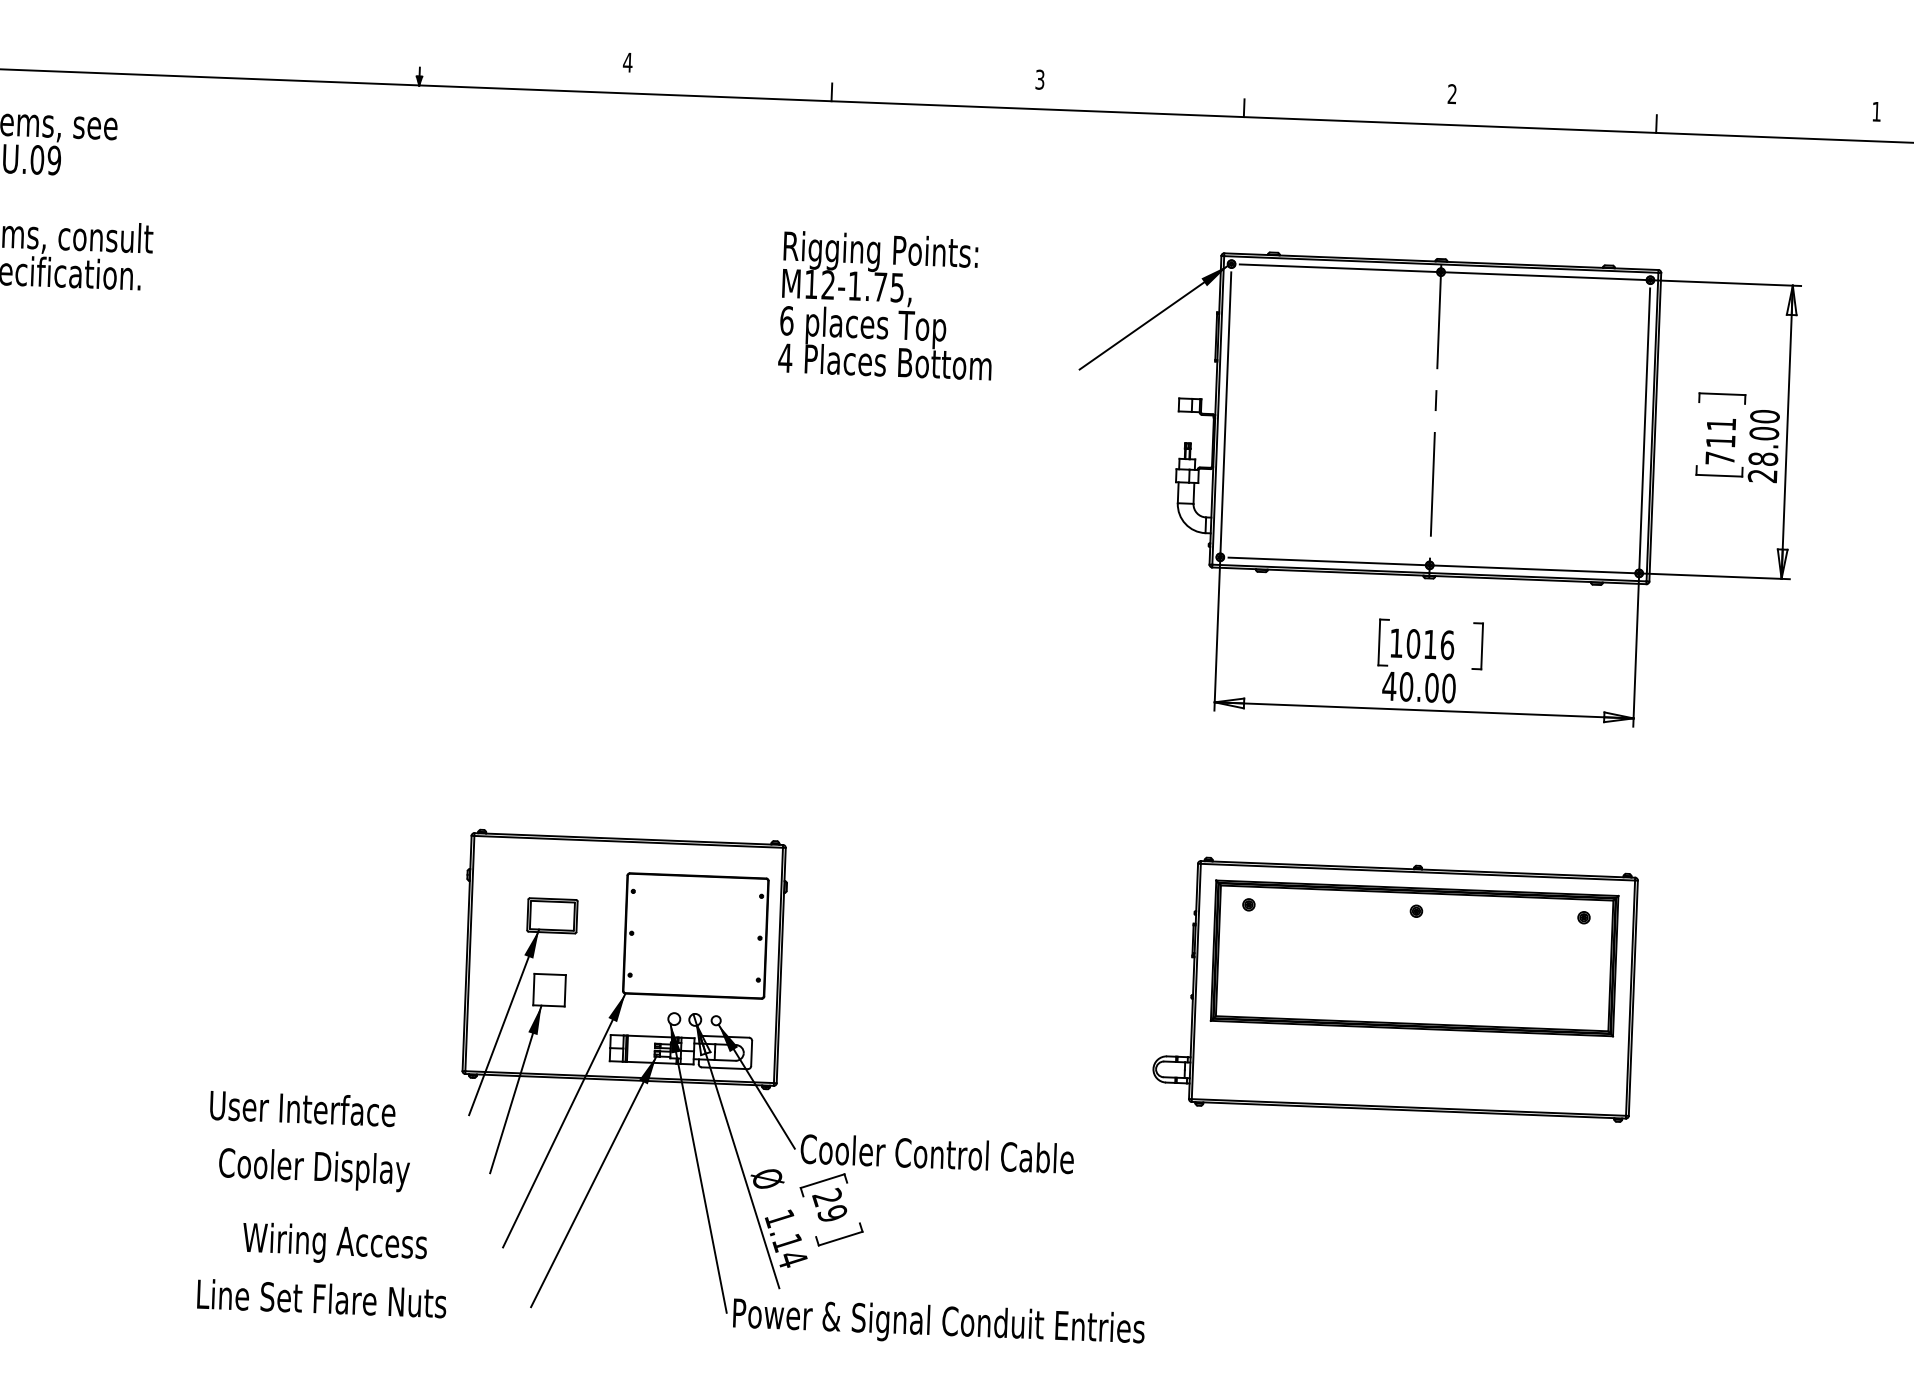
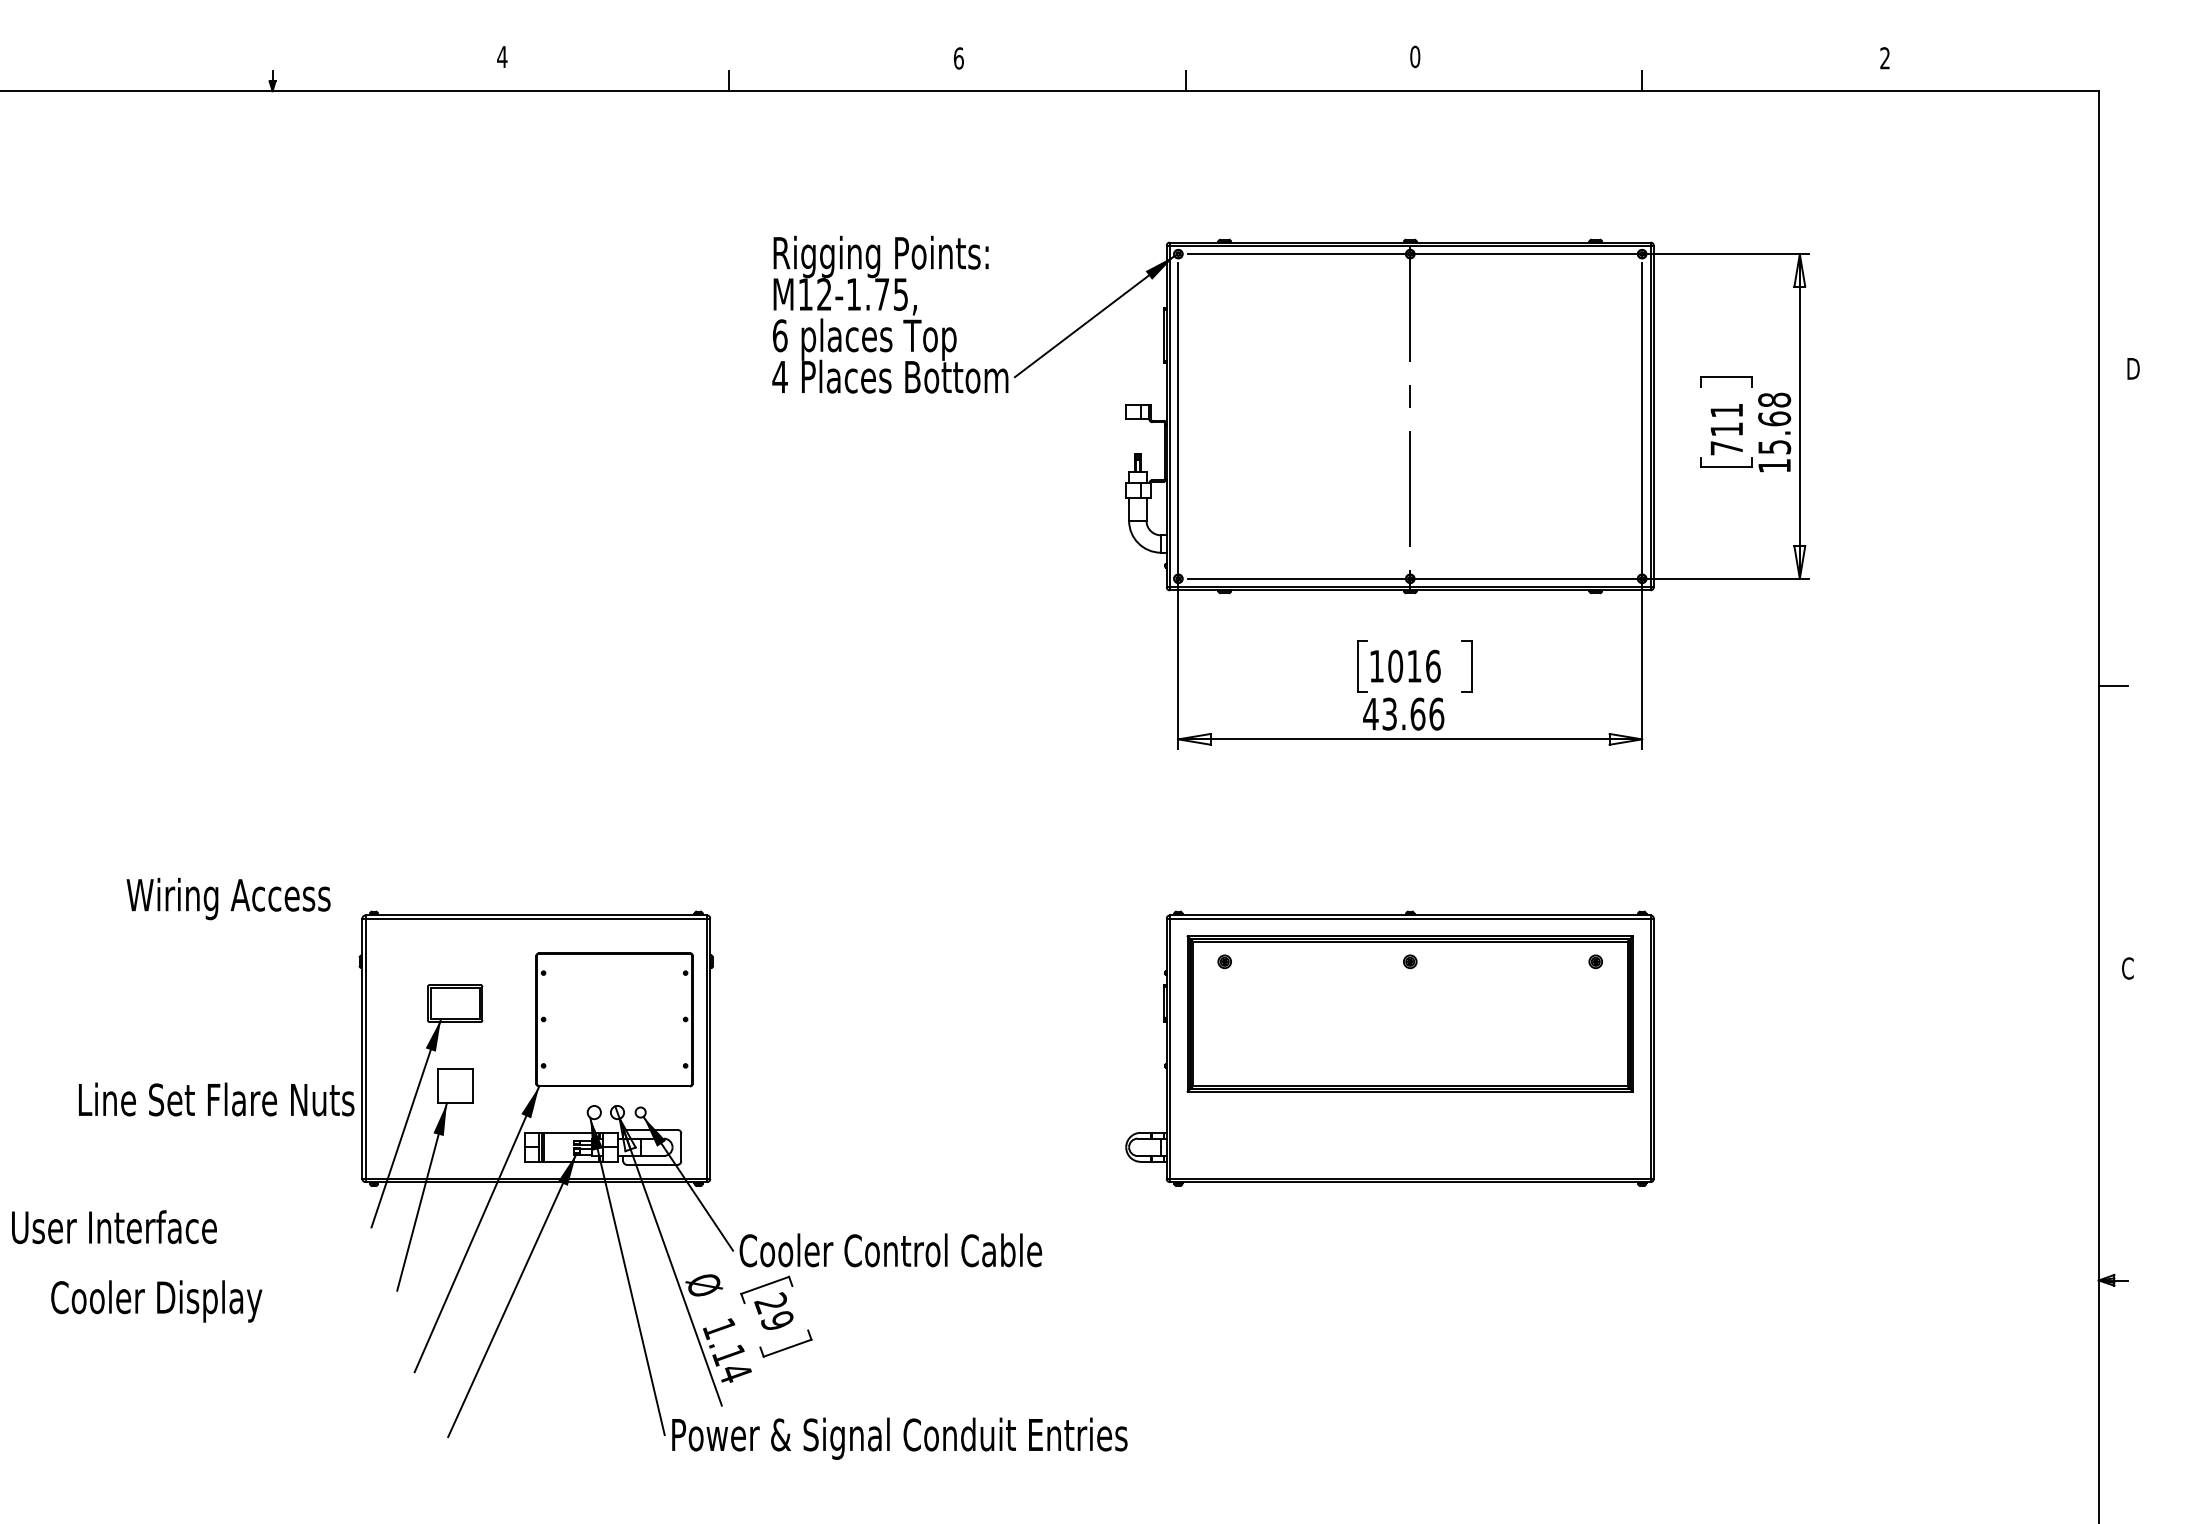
text: (1039, 79) -> (958, 58), 3 -> 6
text: (1452, 93) -> (1415, 56), 2 -> 0
text: (1876, 111) -> (1884, 58), 1 -> 2
text: (887, 305) -> (890, 314), moved
text: (1763, 445) -> (1774, 432), 28.00 -> 15.68
text: (1427, 687) -> (1413, 713), 40.00 -> 43.66
text: (302, 1108) -> (114, 1227), moved
text: (314, 1169) -> (156, 1301), moved
text: (334, 1243) -> (228, 898), moved
text: (321, 1298) -> (216, 1099), moved

